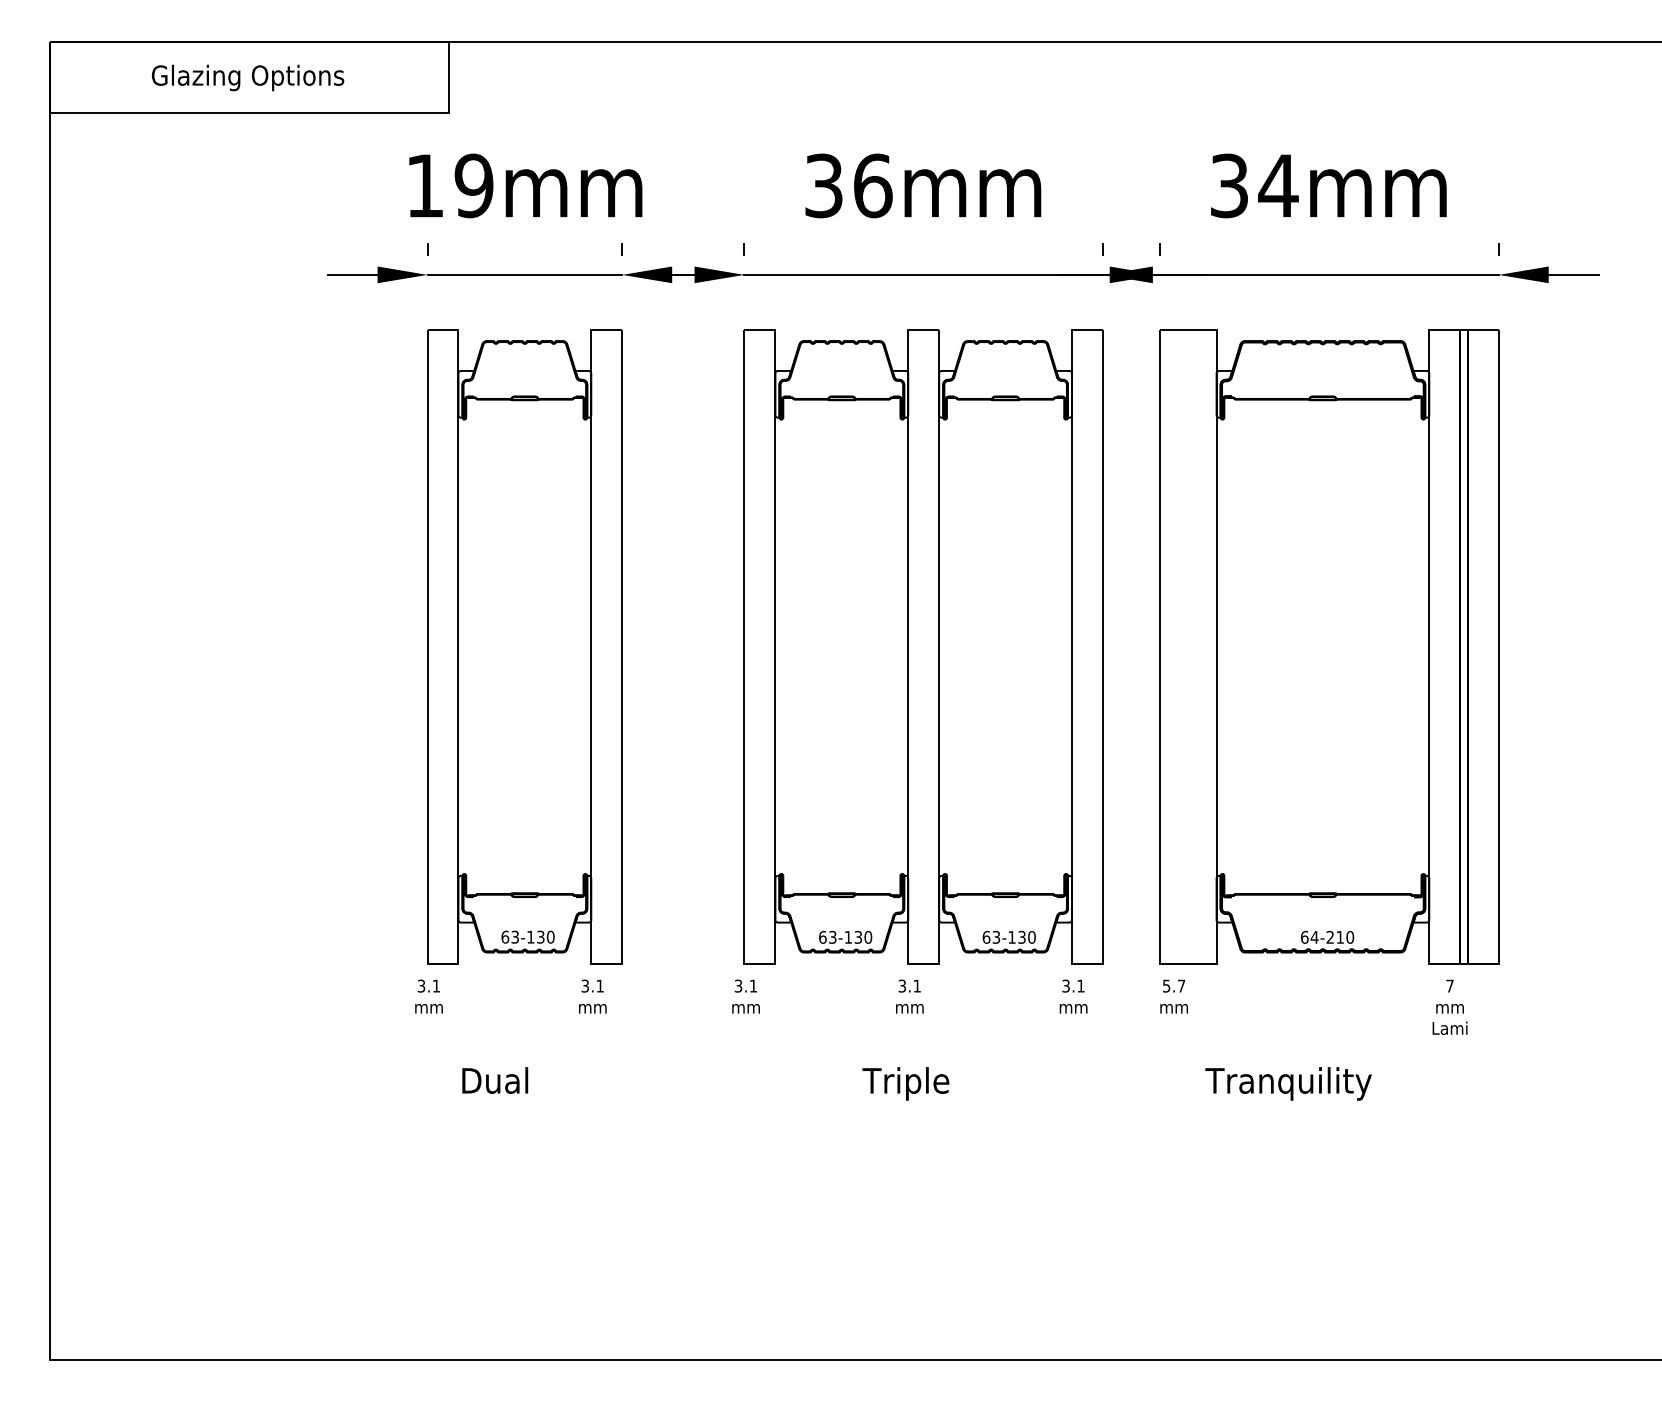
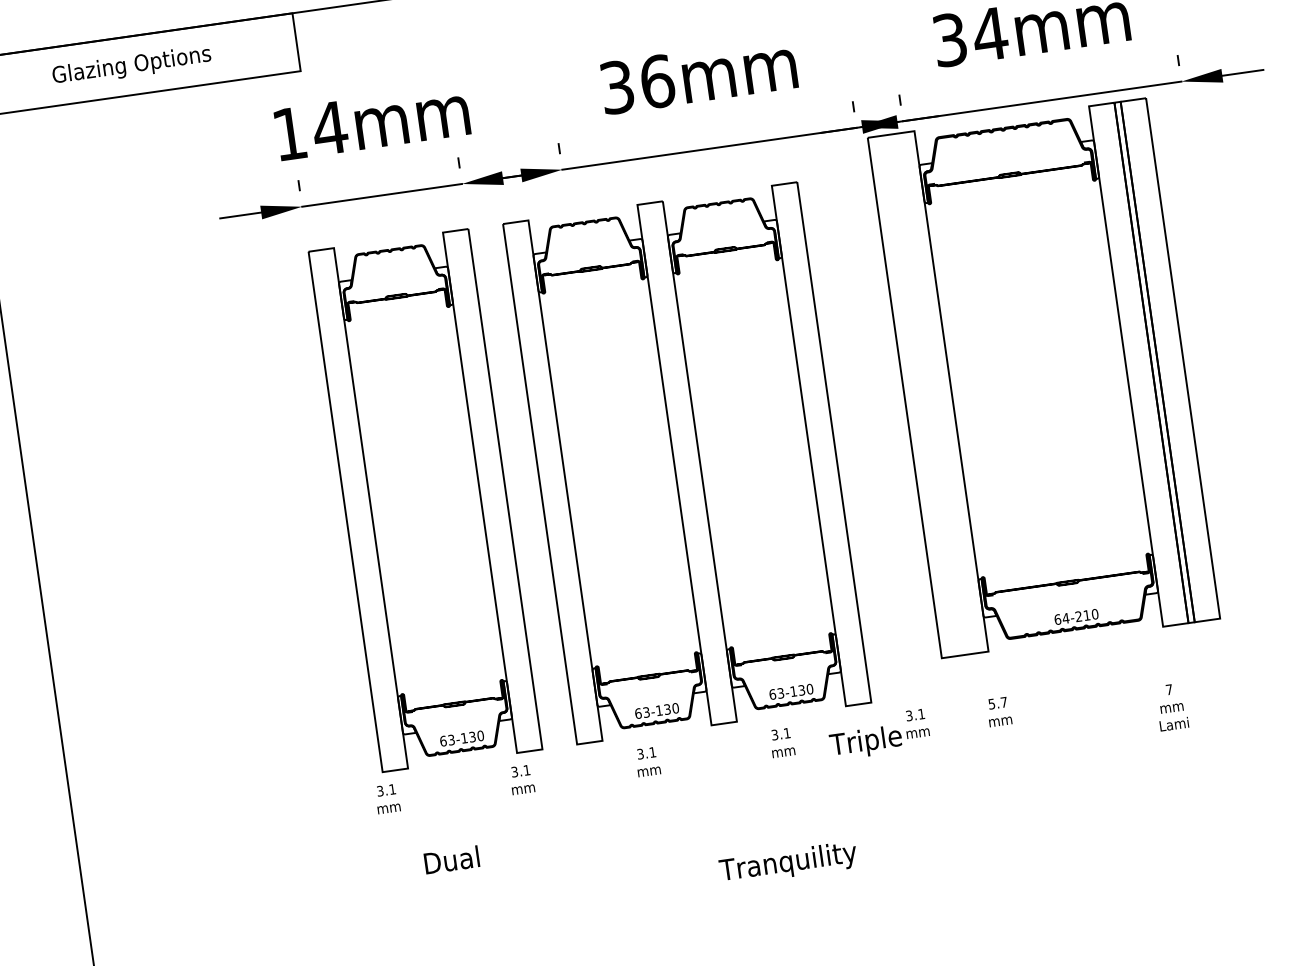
text: (473, 185) -> (329, 127), 19mm -> 14mm
part: (923, 646) -> (687, 463), moved
part: (1329, 646) -> (1044, 377), moved
text: (1449, 1006) -> (1171, 706), moved
text: (905, 1083) -> (865, 742), moved
text: (1288, 1083) -> (788, 863), moved

